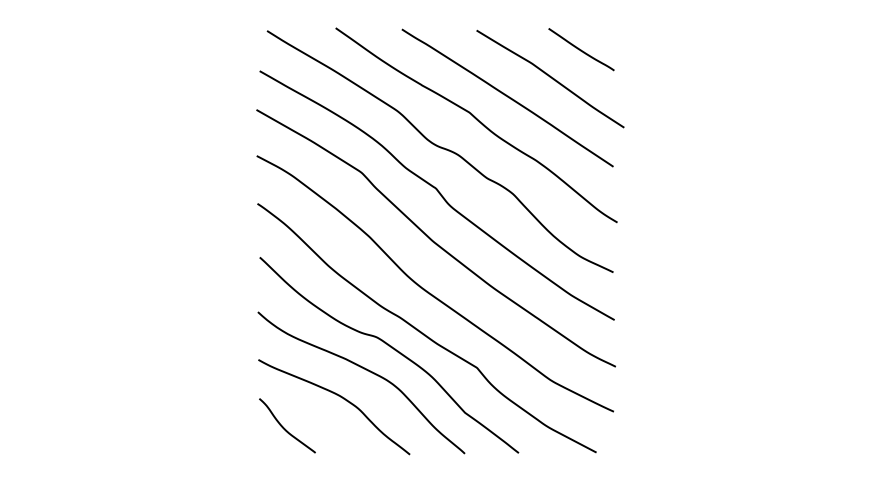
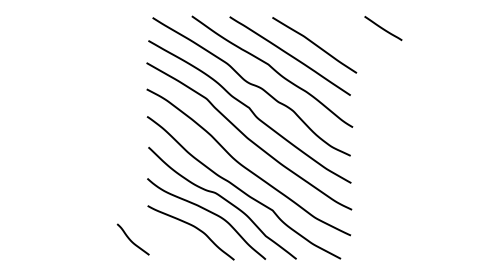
line: (581, 49) -> (383, 28), moved
curve: (284, 425) -> (131, 239), moved

